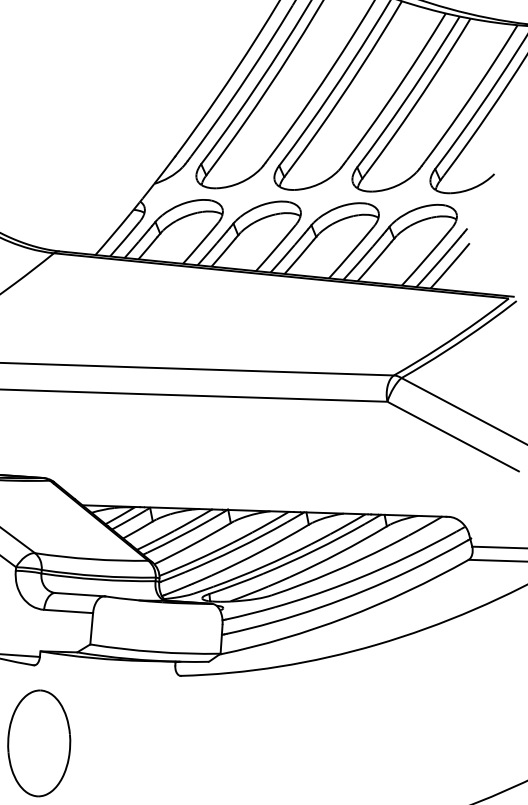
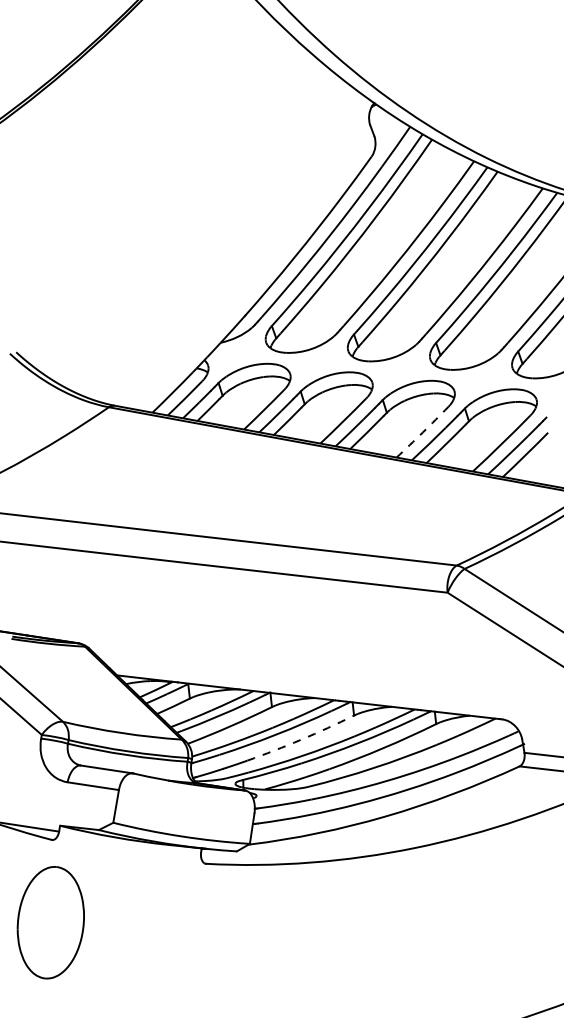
arc: (351, 252) -> (422, 432), solid -> dashed
arc: (261, 551) -> (301, 739), solid -> dashed

